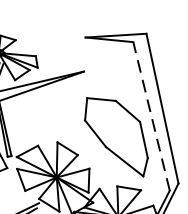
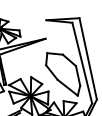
line: (151, 117) -> (82, 63), dashed -> solid

